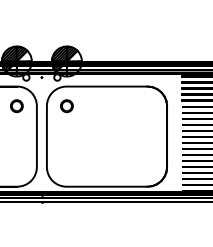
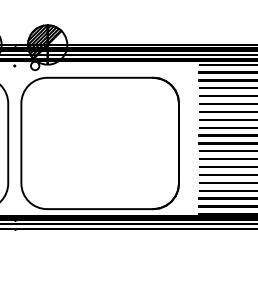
circle: (66, 106) -> (47, 103), removed

